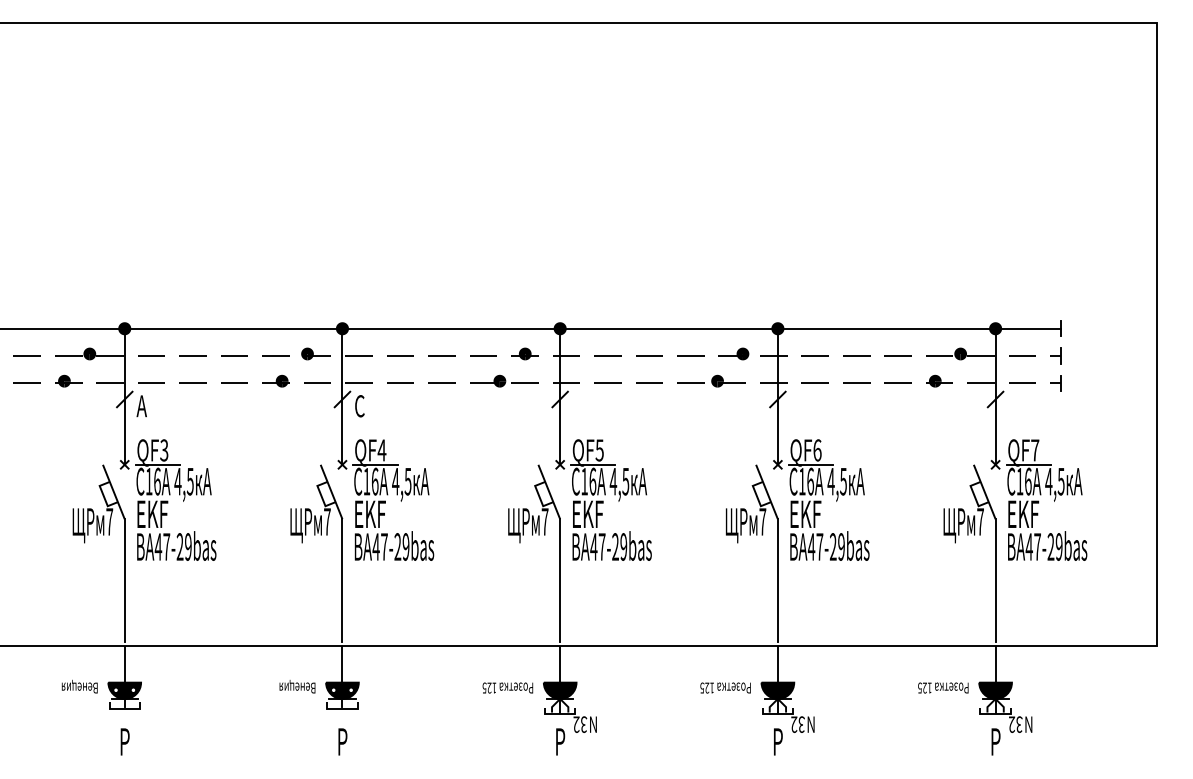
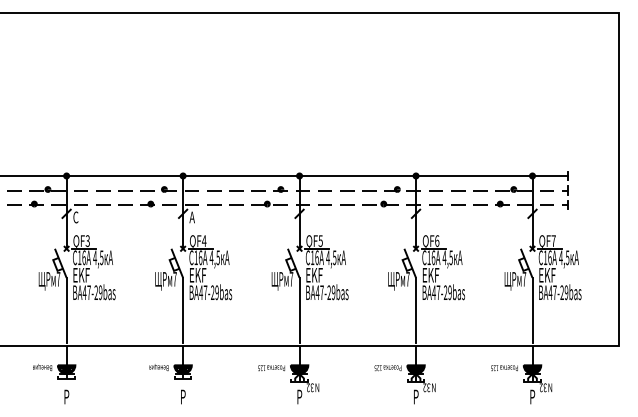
text: (141, 406) -> (75, 217), A -> С
text: (358, 406) -> (191, 217), С -> A

